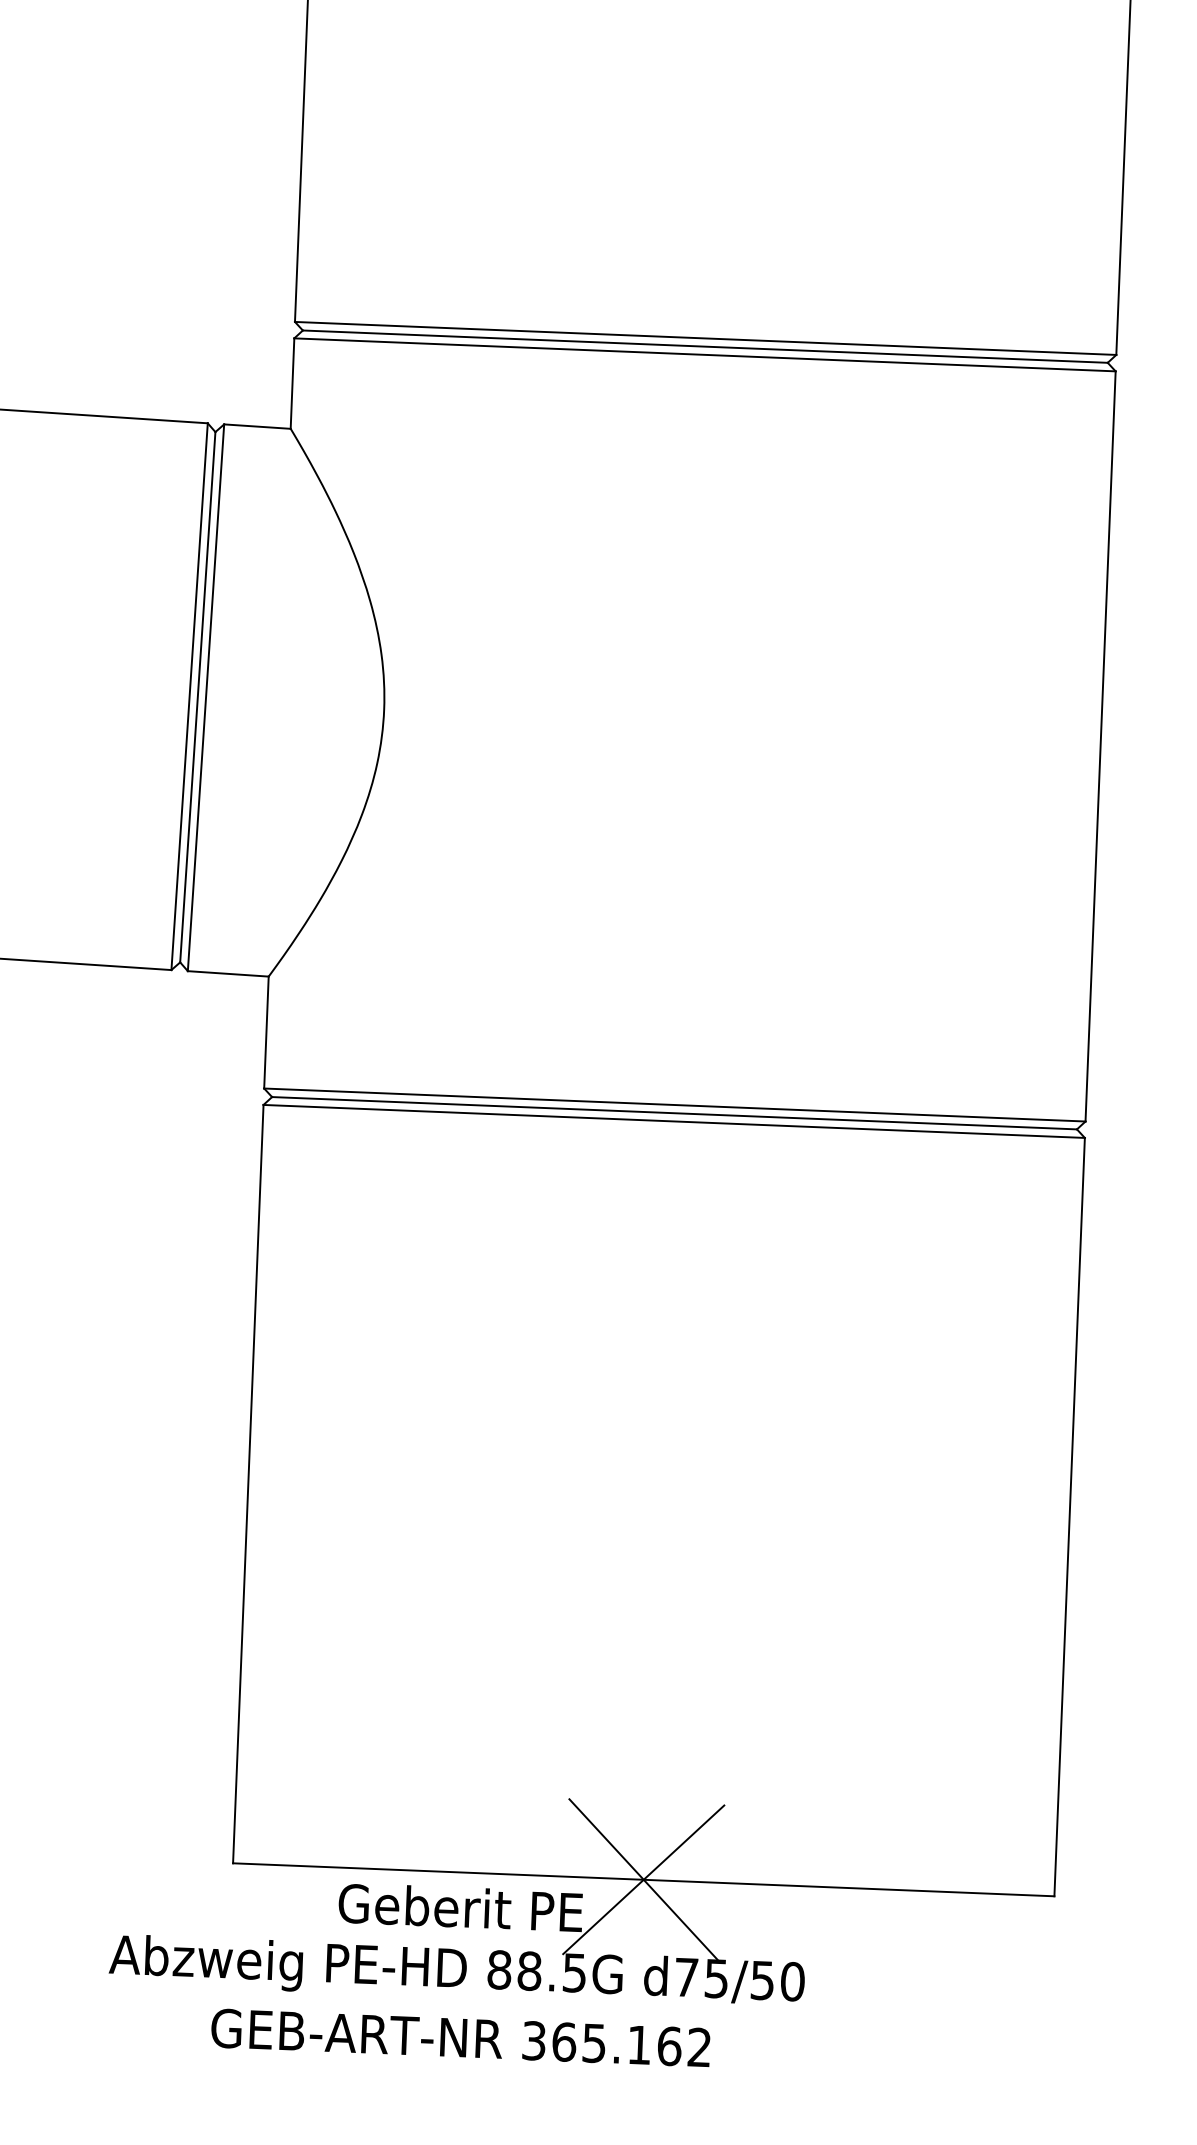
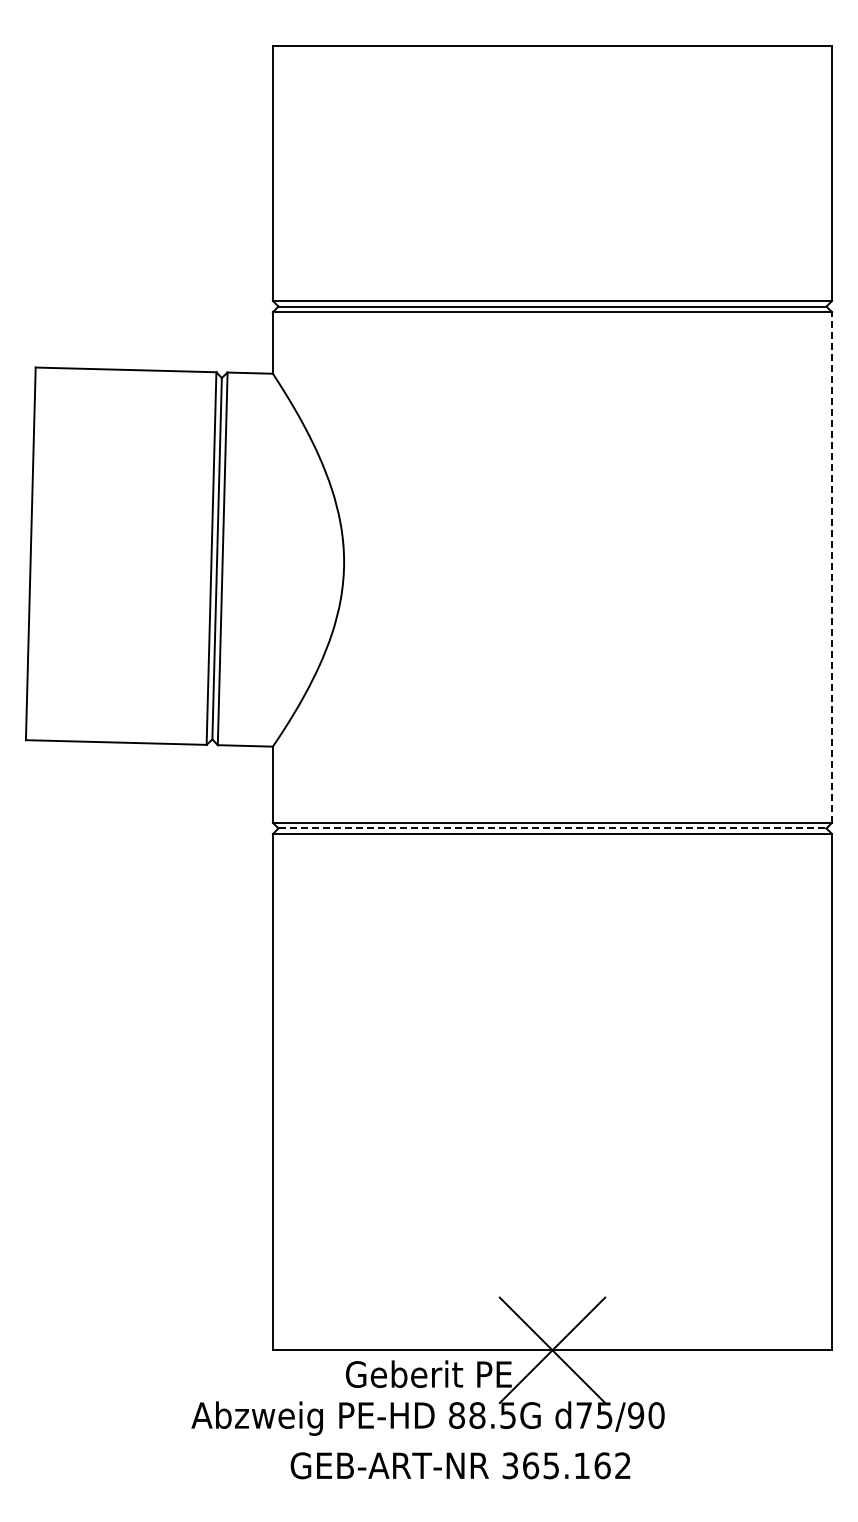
line: (1101, 746) -> (832, 567), solid -> dashed
line: (674, 1113) -> (552, 828), solid -> dashed
text: (763, 1980) -> (636, 1415), d75/50 -> d75/90
text: (460, 2037) -> (460, 1465), moved

